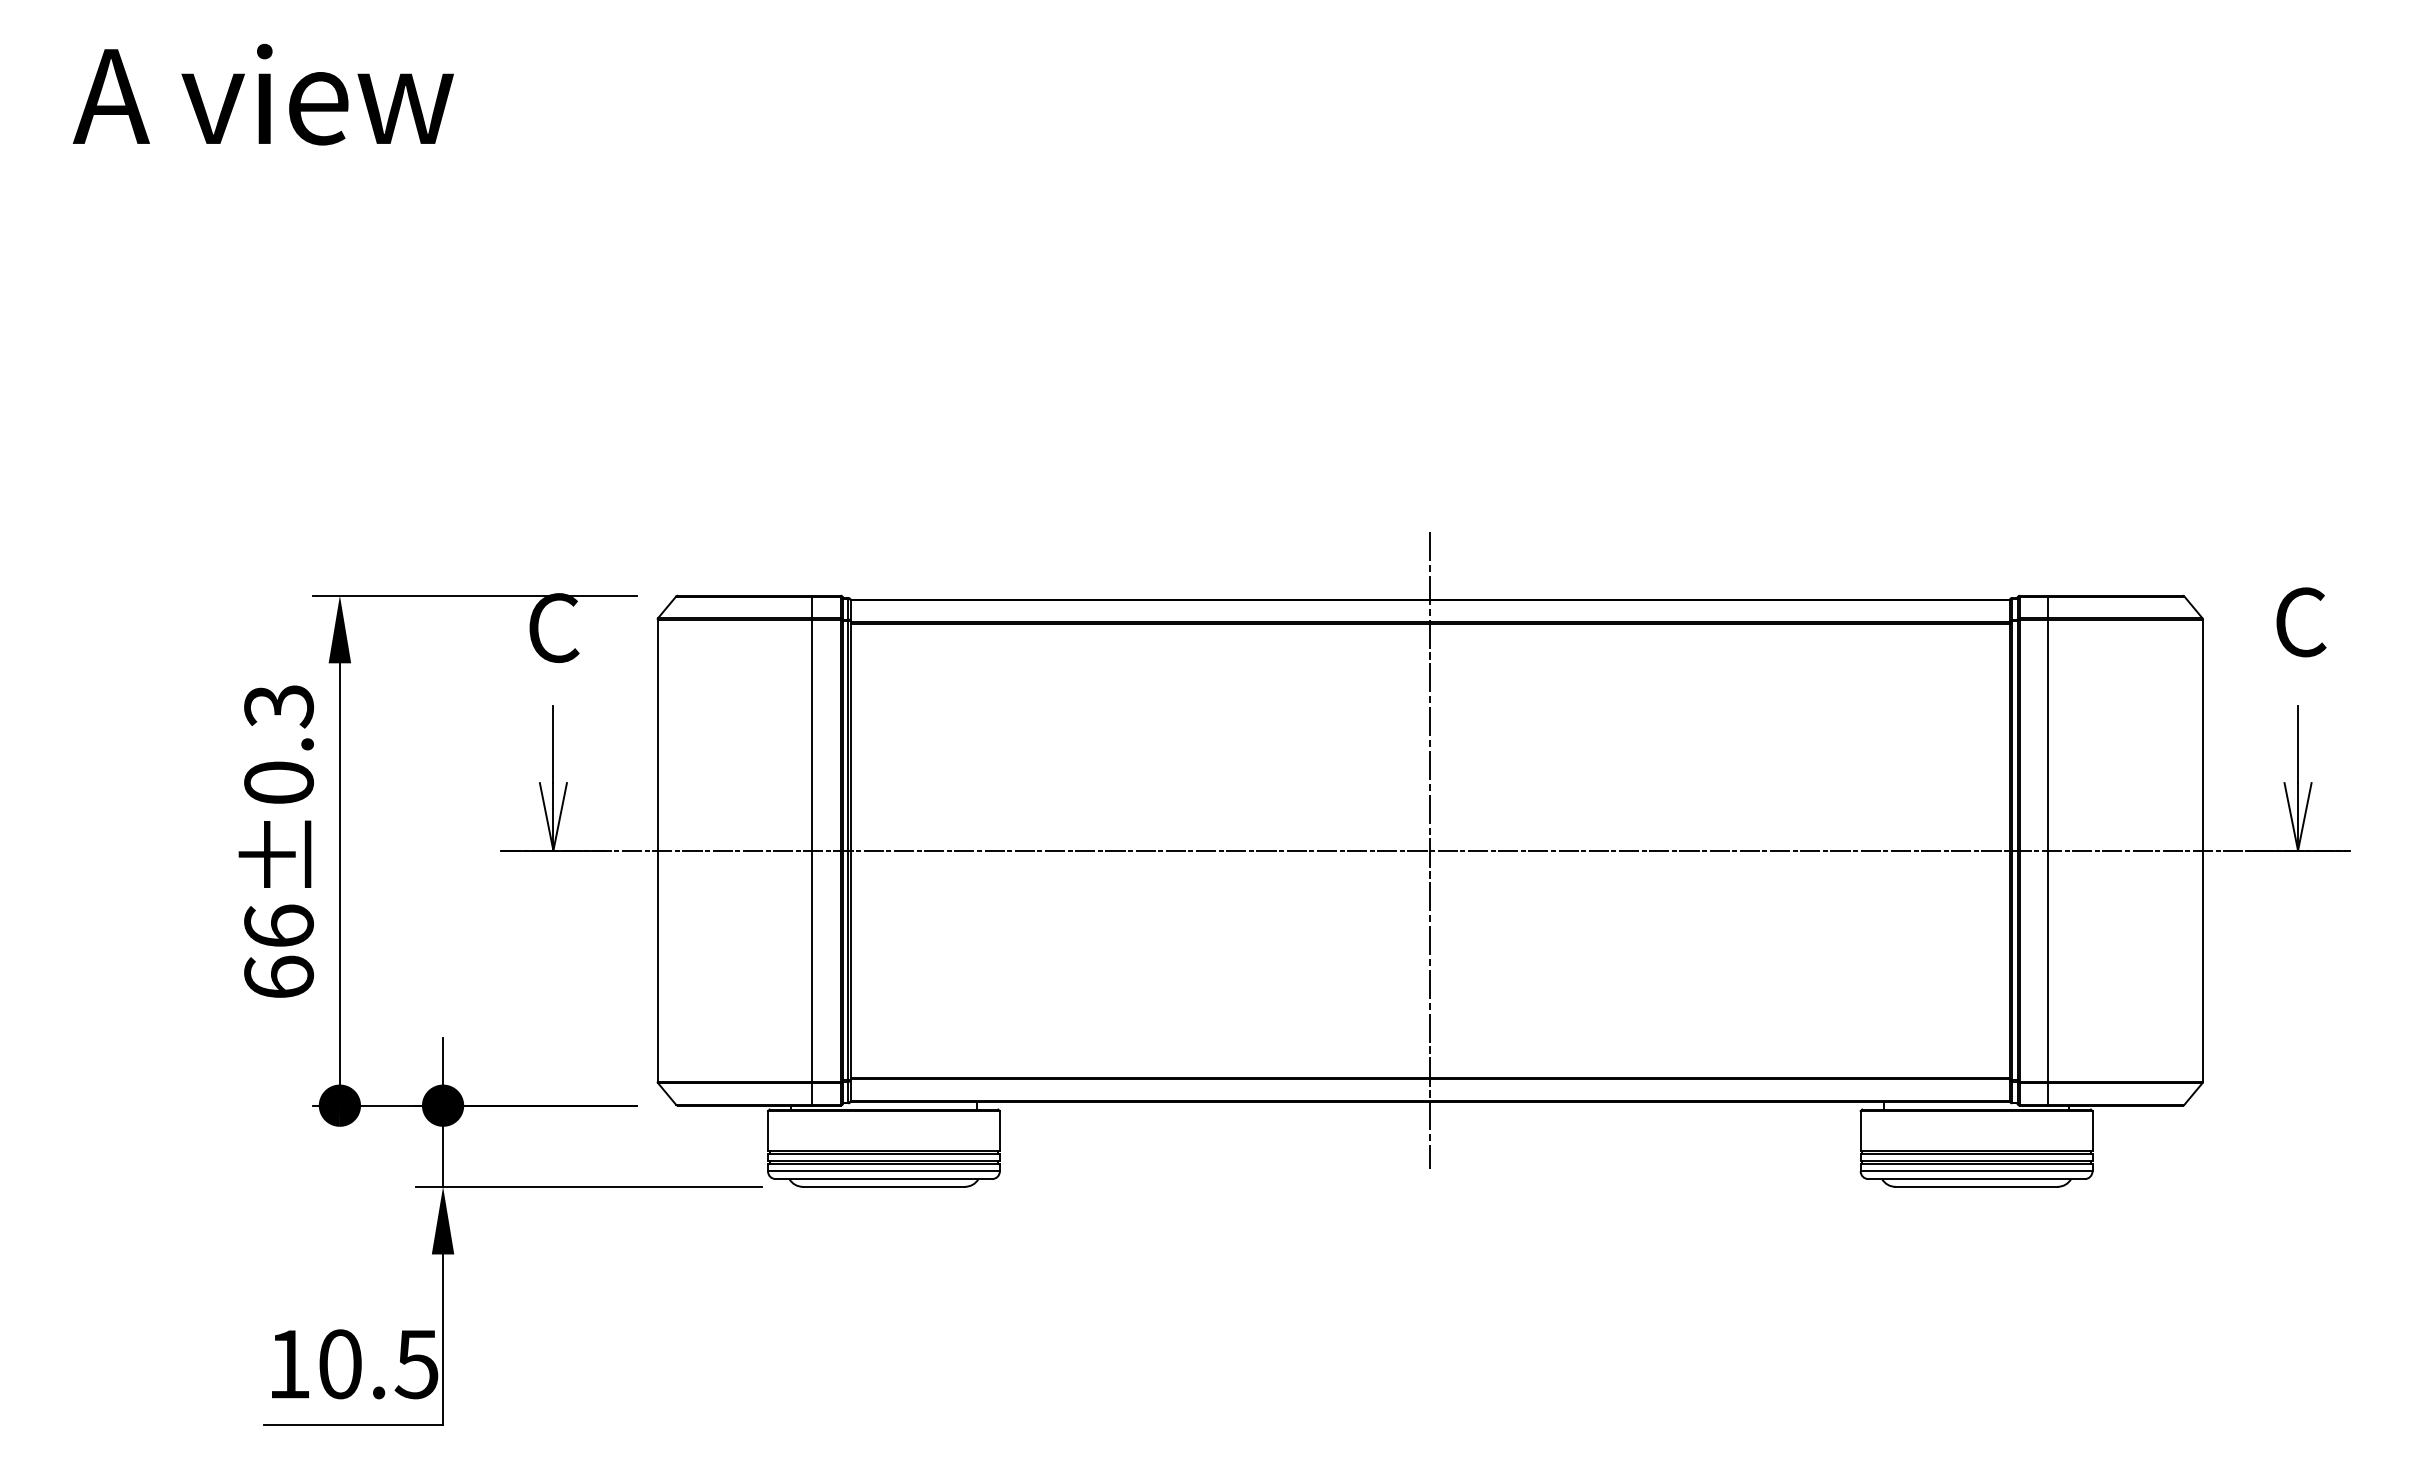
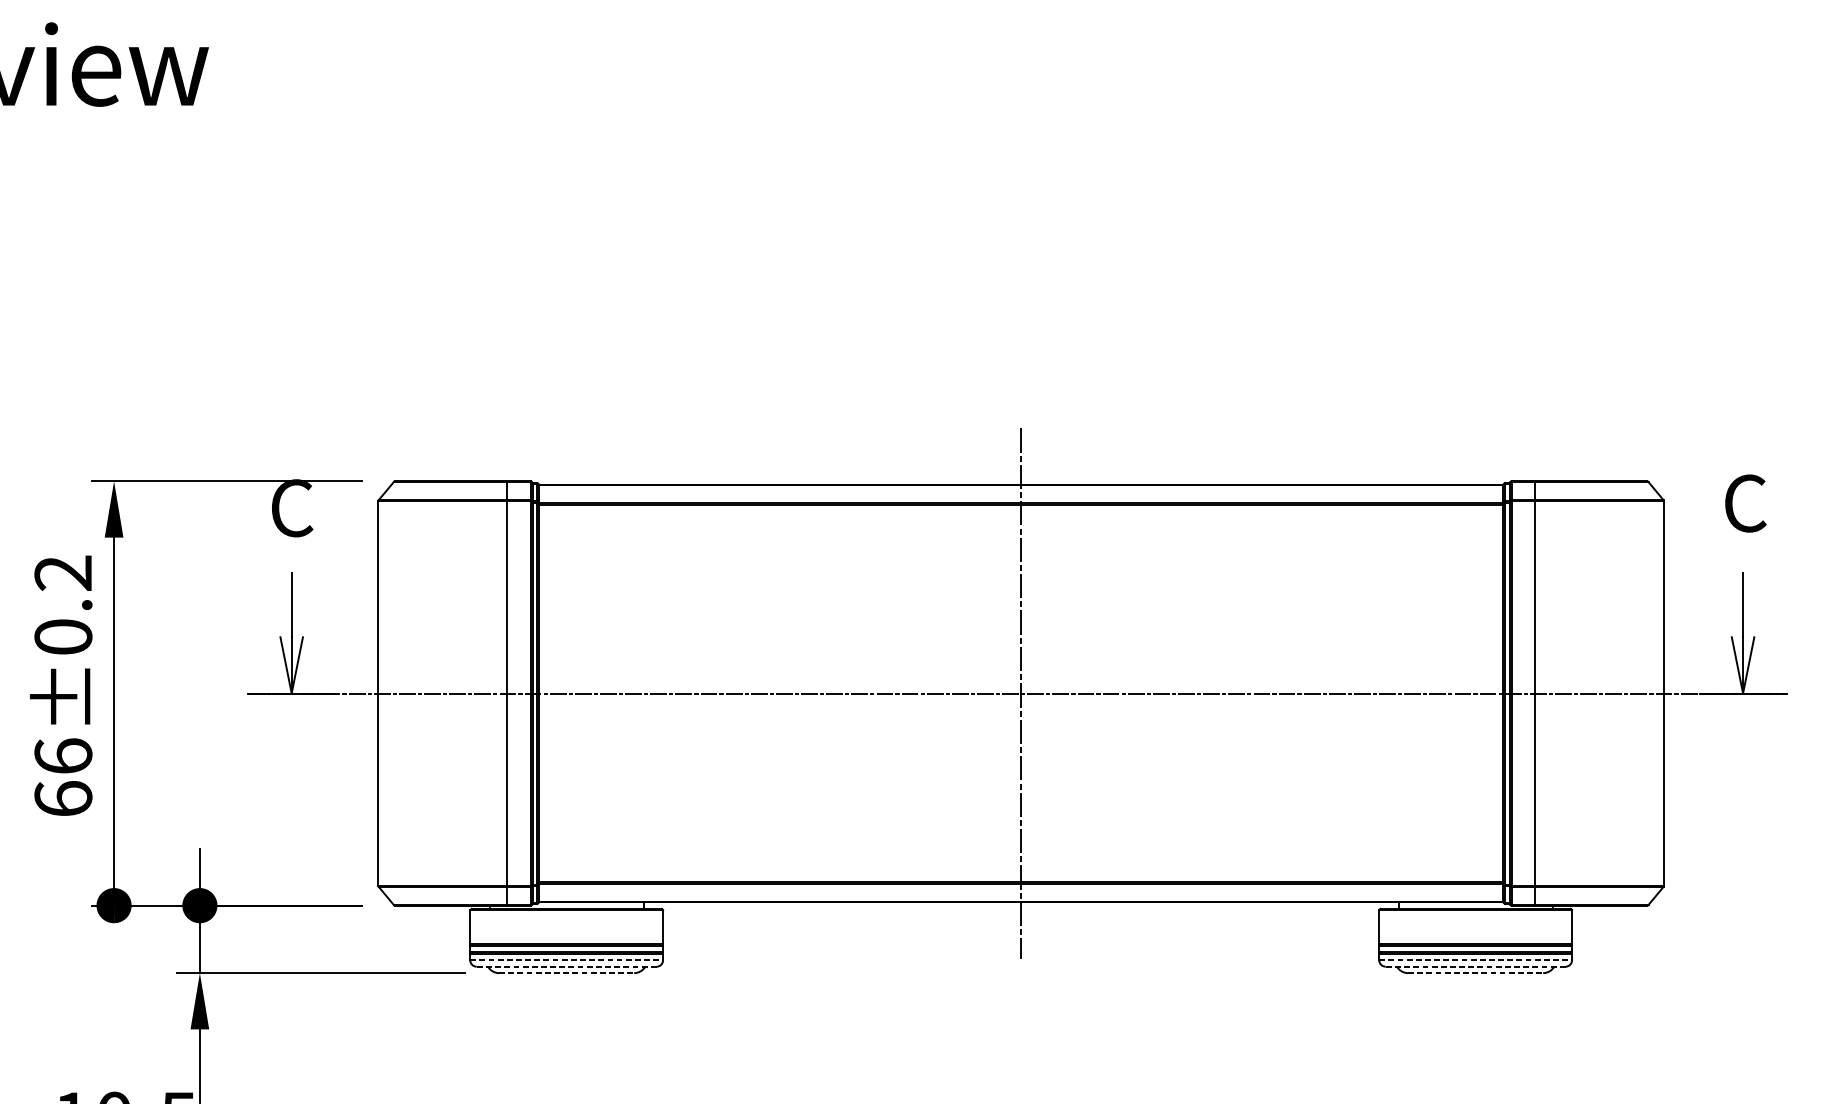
text: (279, 706) -> (63, 573), 66±0.3 -> 66±0.2
line: (883, 1171) -> (566, 960), solid -> dashed
line: (1976, 1171) -> (1475, 960), solid -> dashed
line: (883, 1179) -> (566, 967), solid -> dashed
line: (1976, 1179) -> (1475, 967), solid -> dashed
line: (884, 1186) -> (567, 972), solid -> dashed
line: (1977, 1186) -> (1476, 972), solid -> dashed

